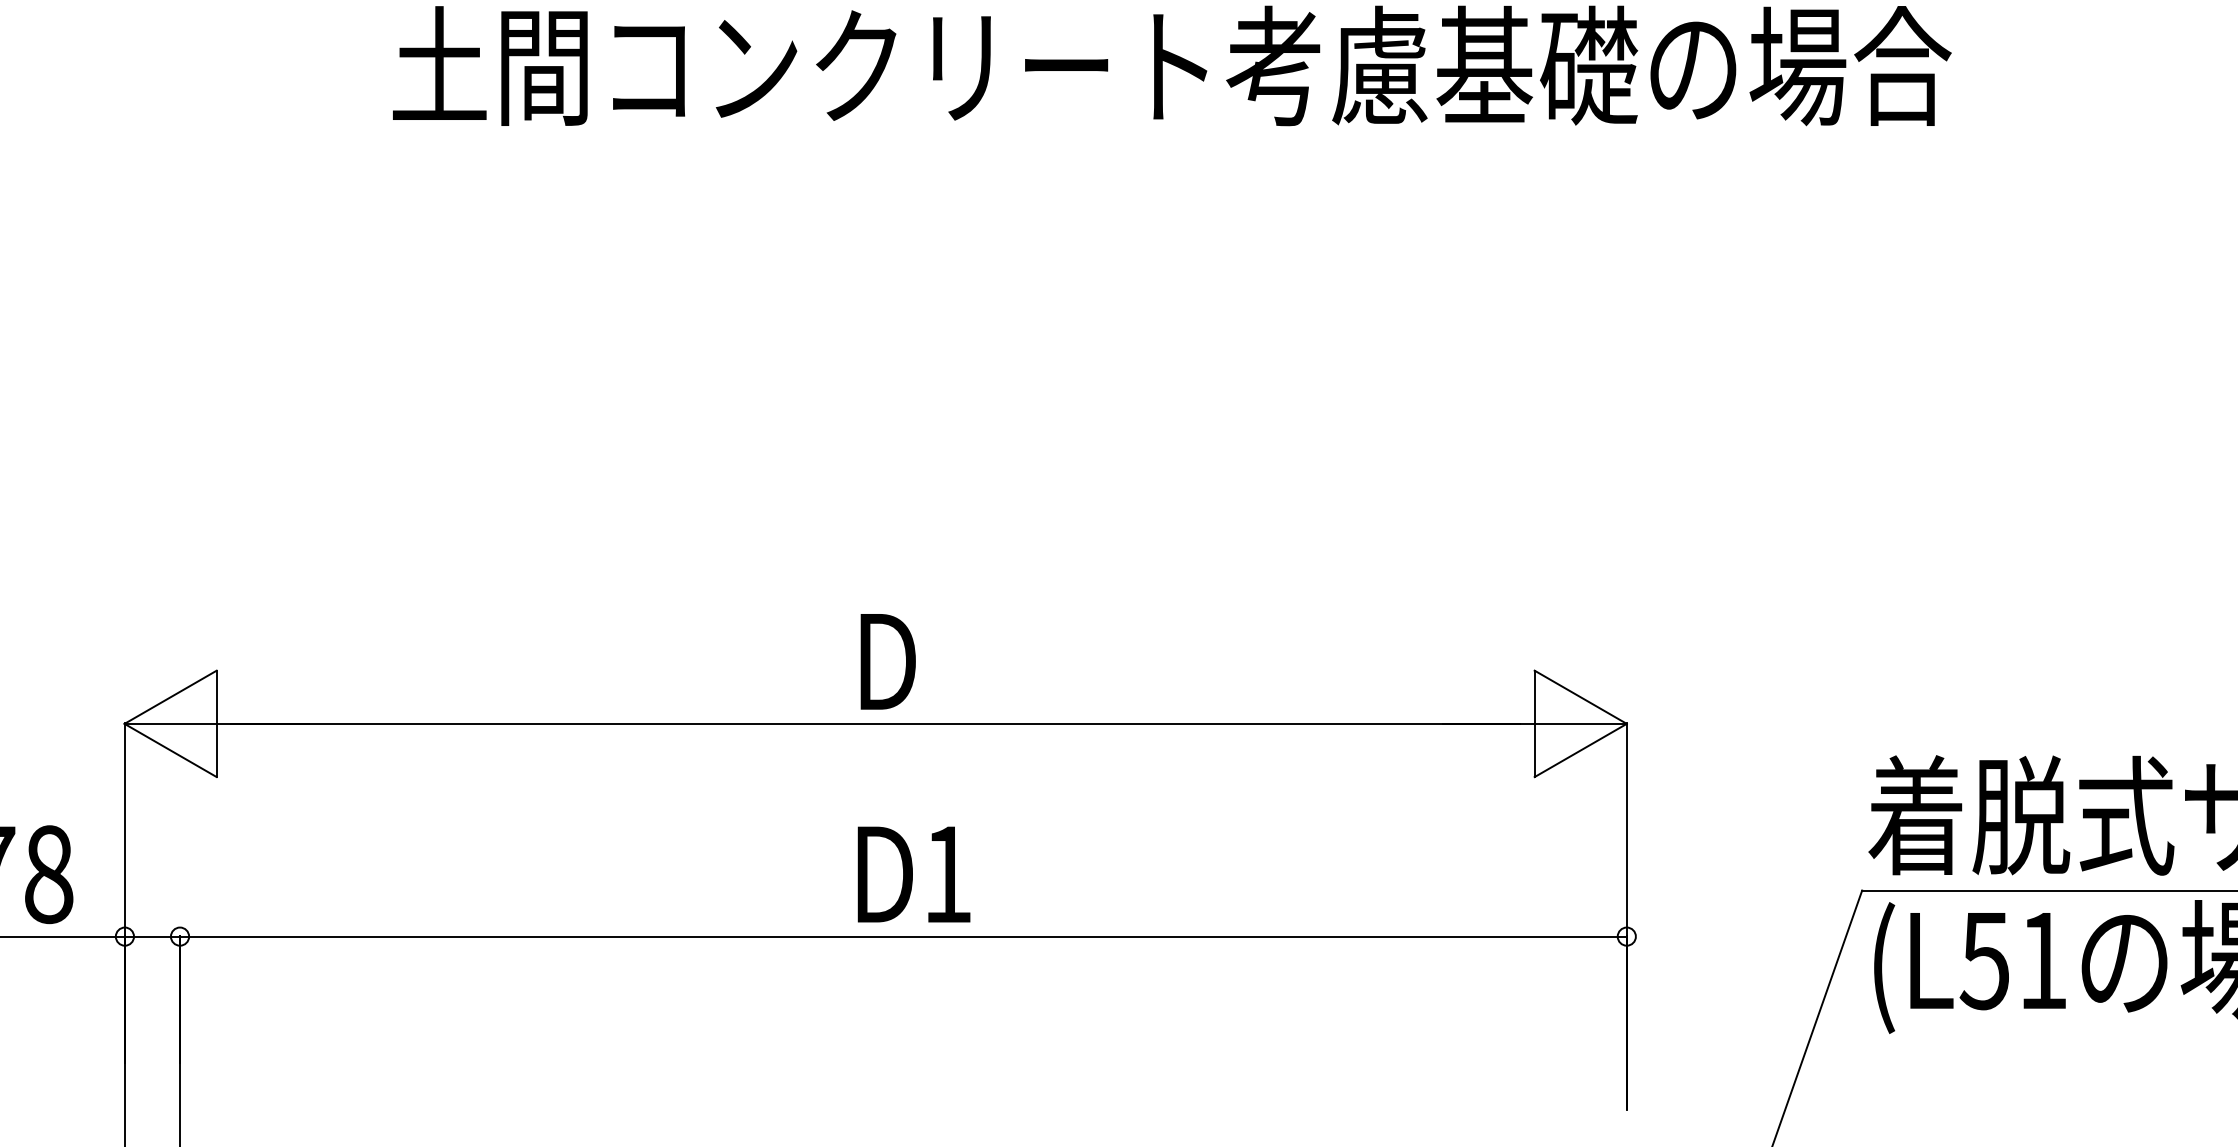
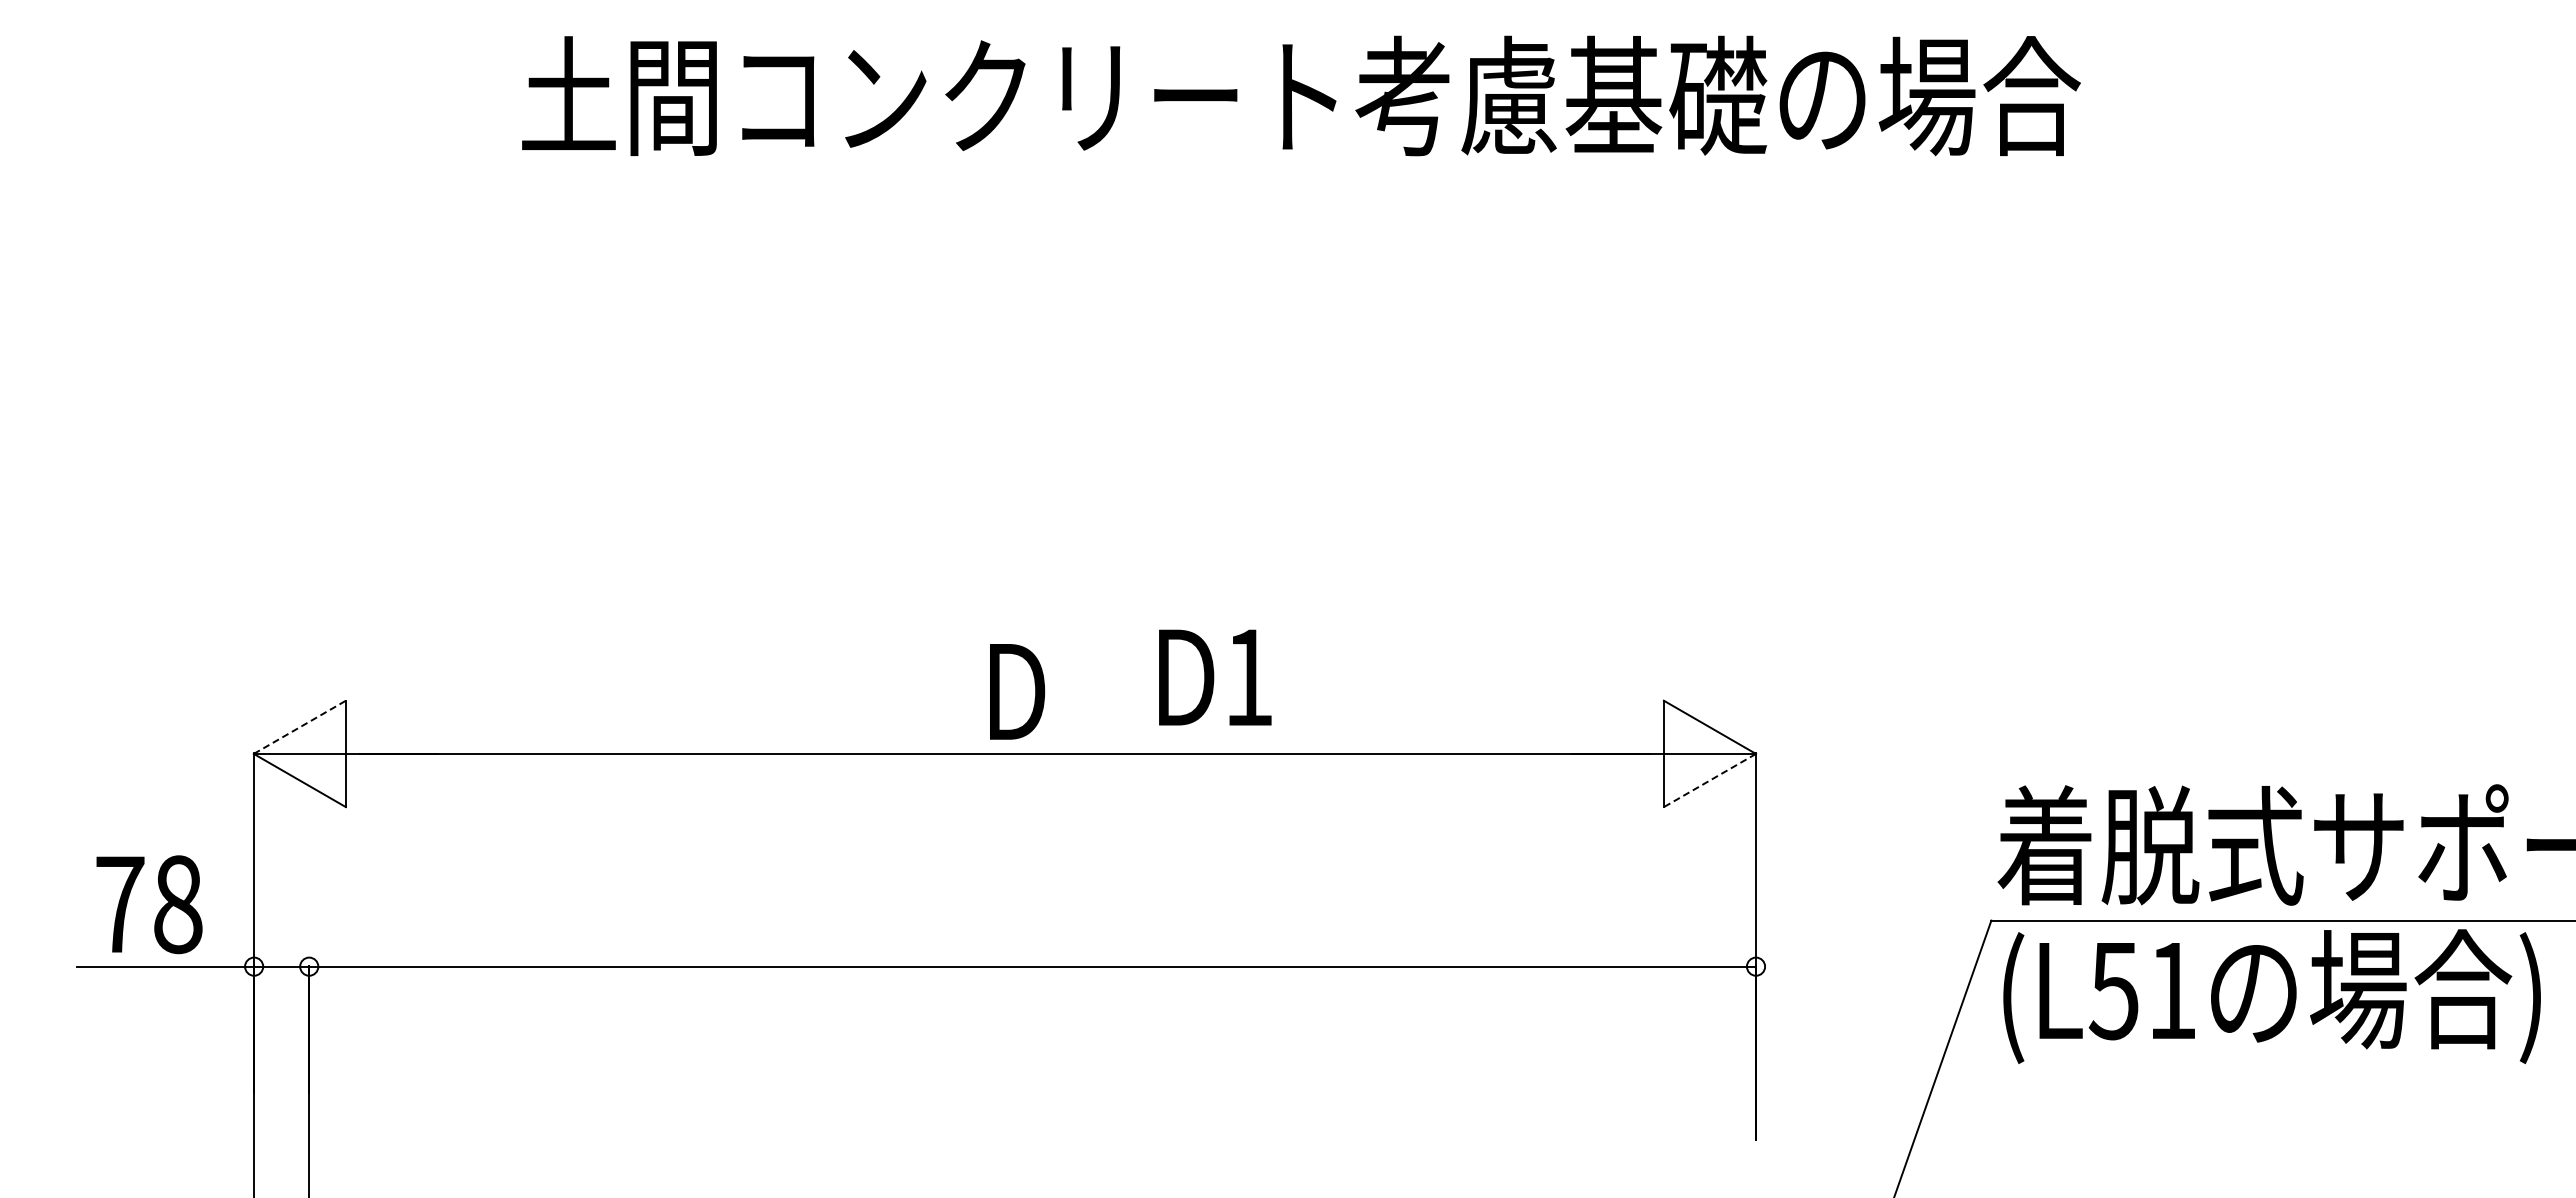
line: (171, 697) -> (300, 727), solid -> dashed
line: (1580, 750) -> (1709, 780), solid -> dashed
text: (914, 874) -> (1215, 677), moved

